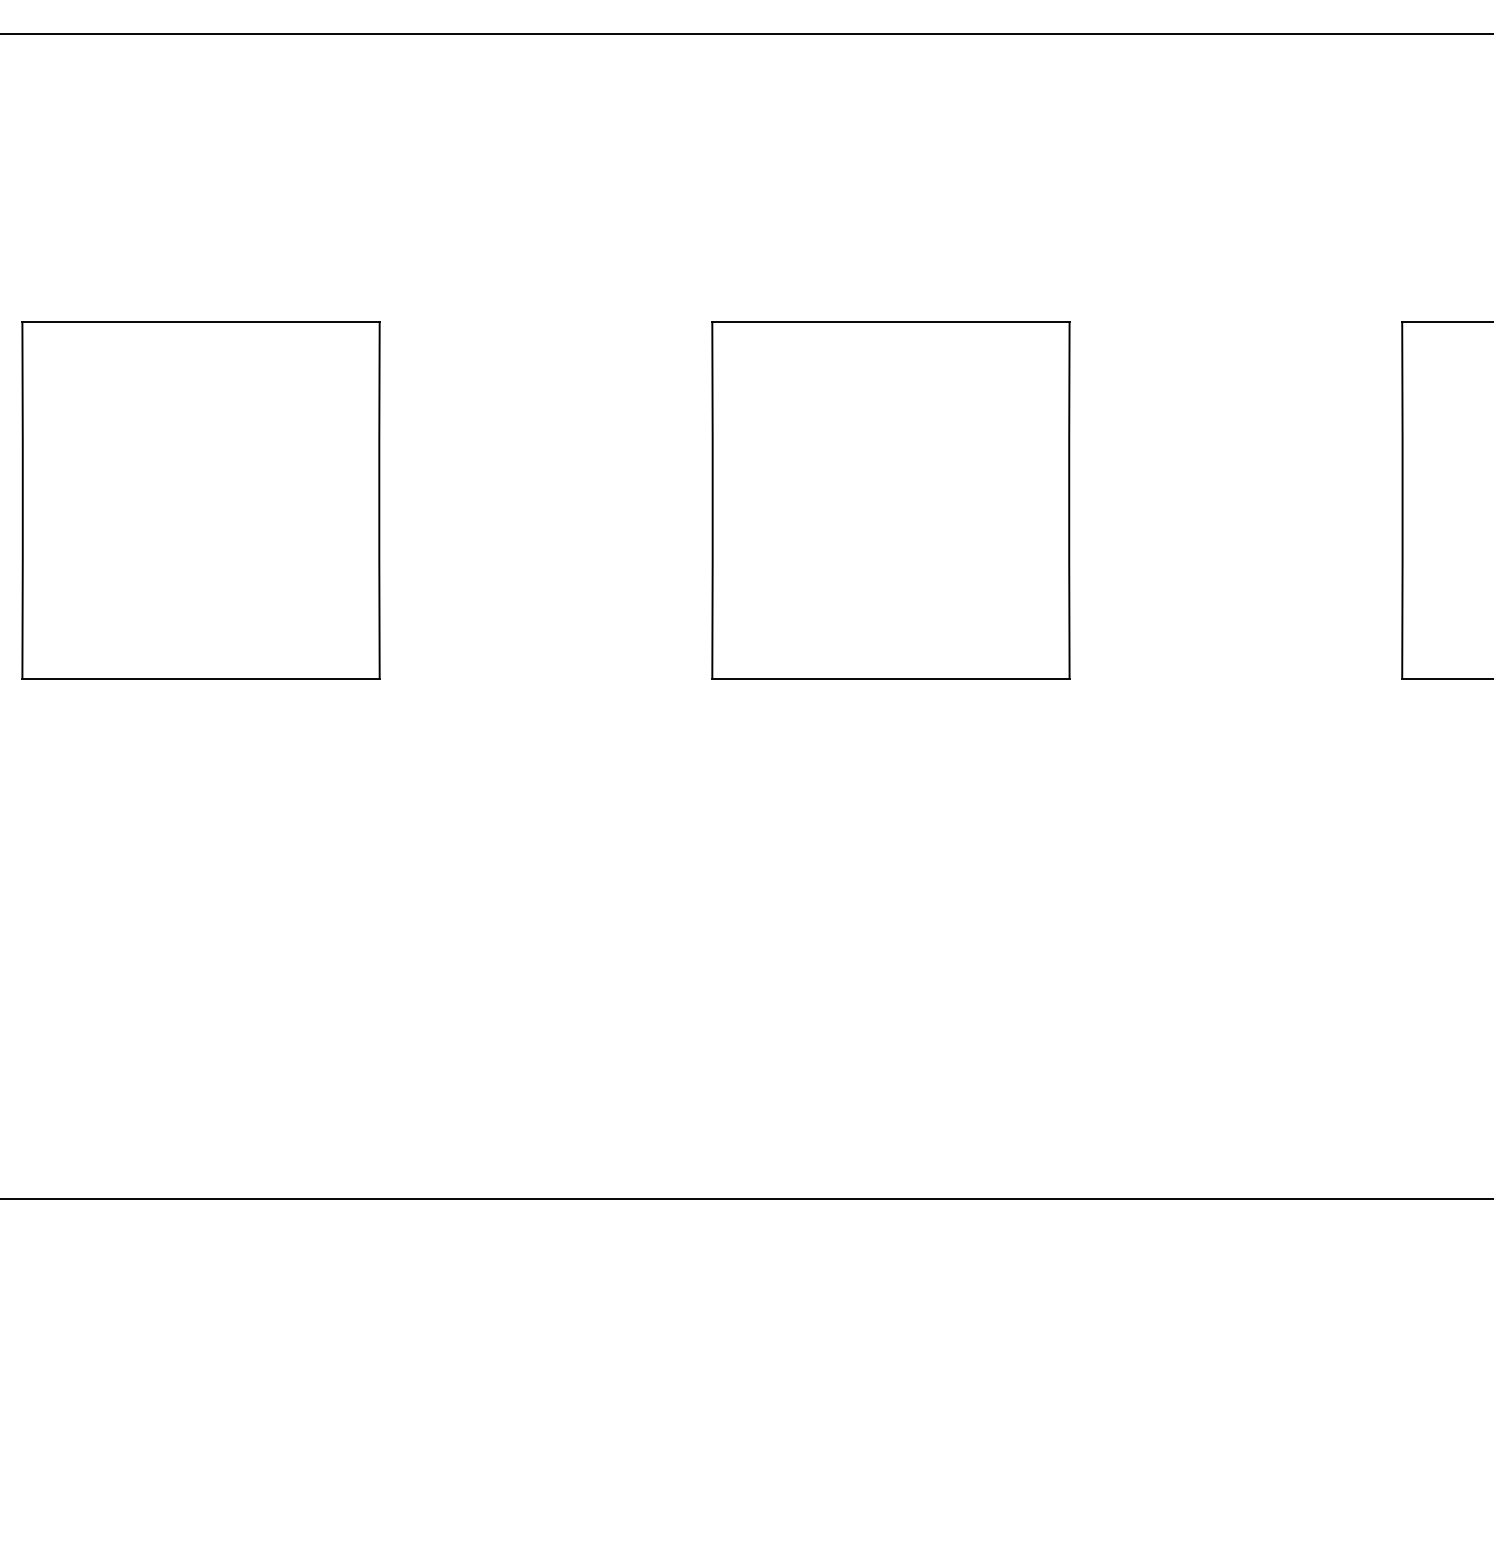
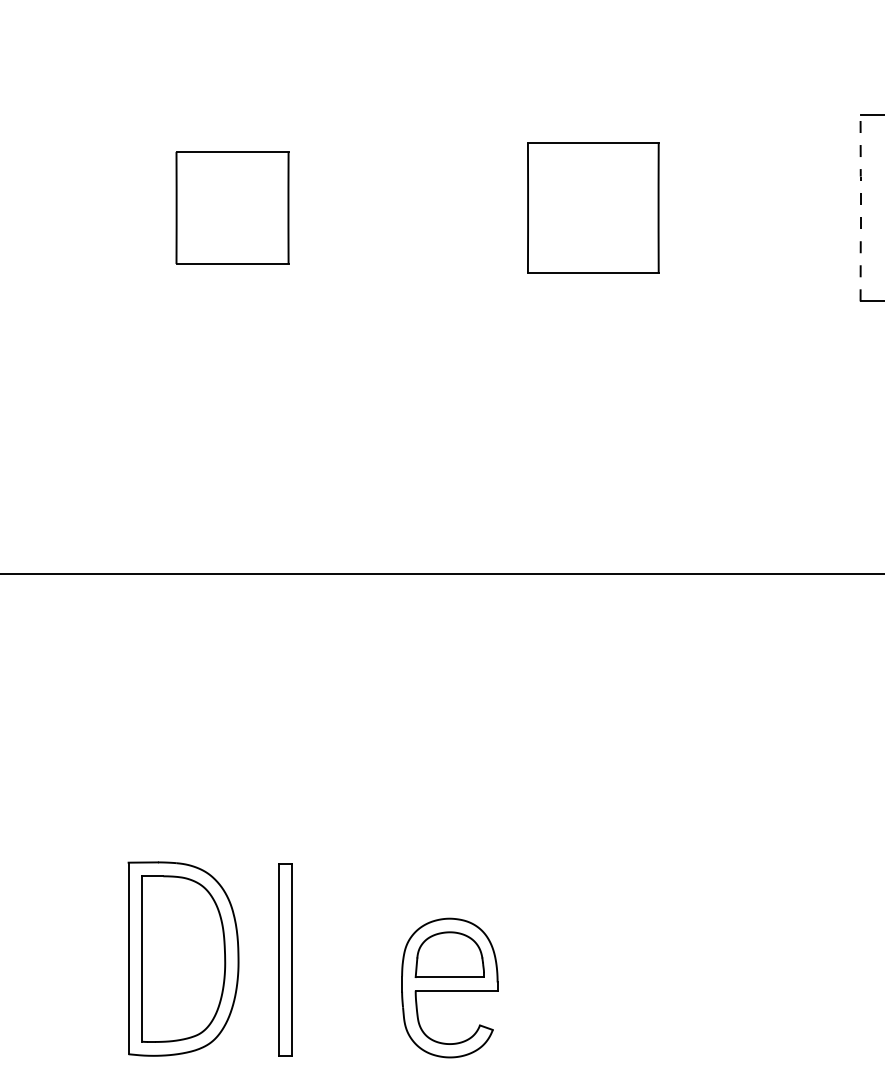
part: (200, 499) -> (232, 207), size x0.6
part: (891, 499) -> (593, 207), size x0.7
line: (1402, 499) -> (860, 207), solid -> dashed

